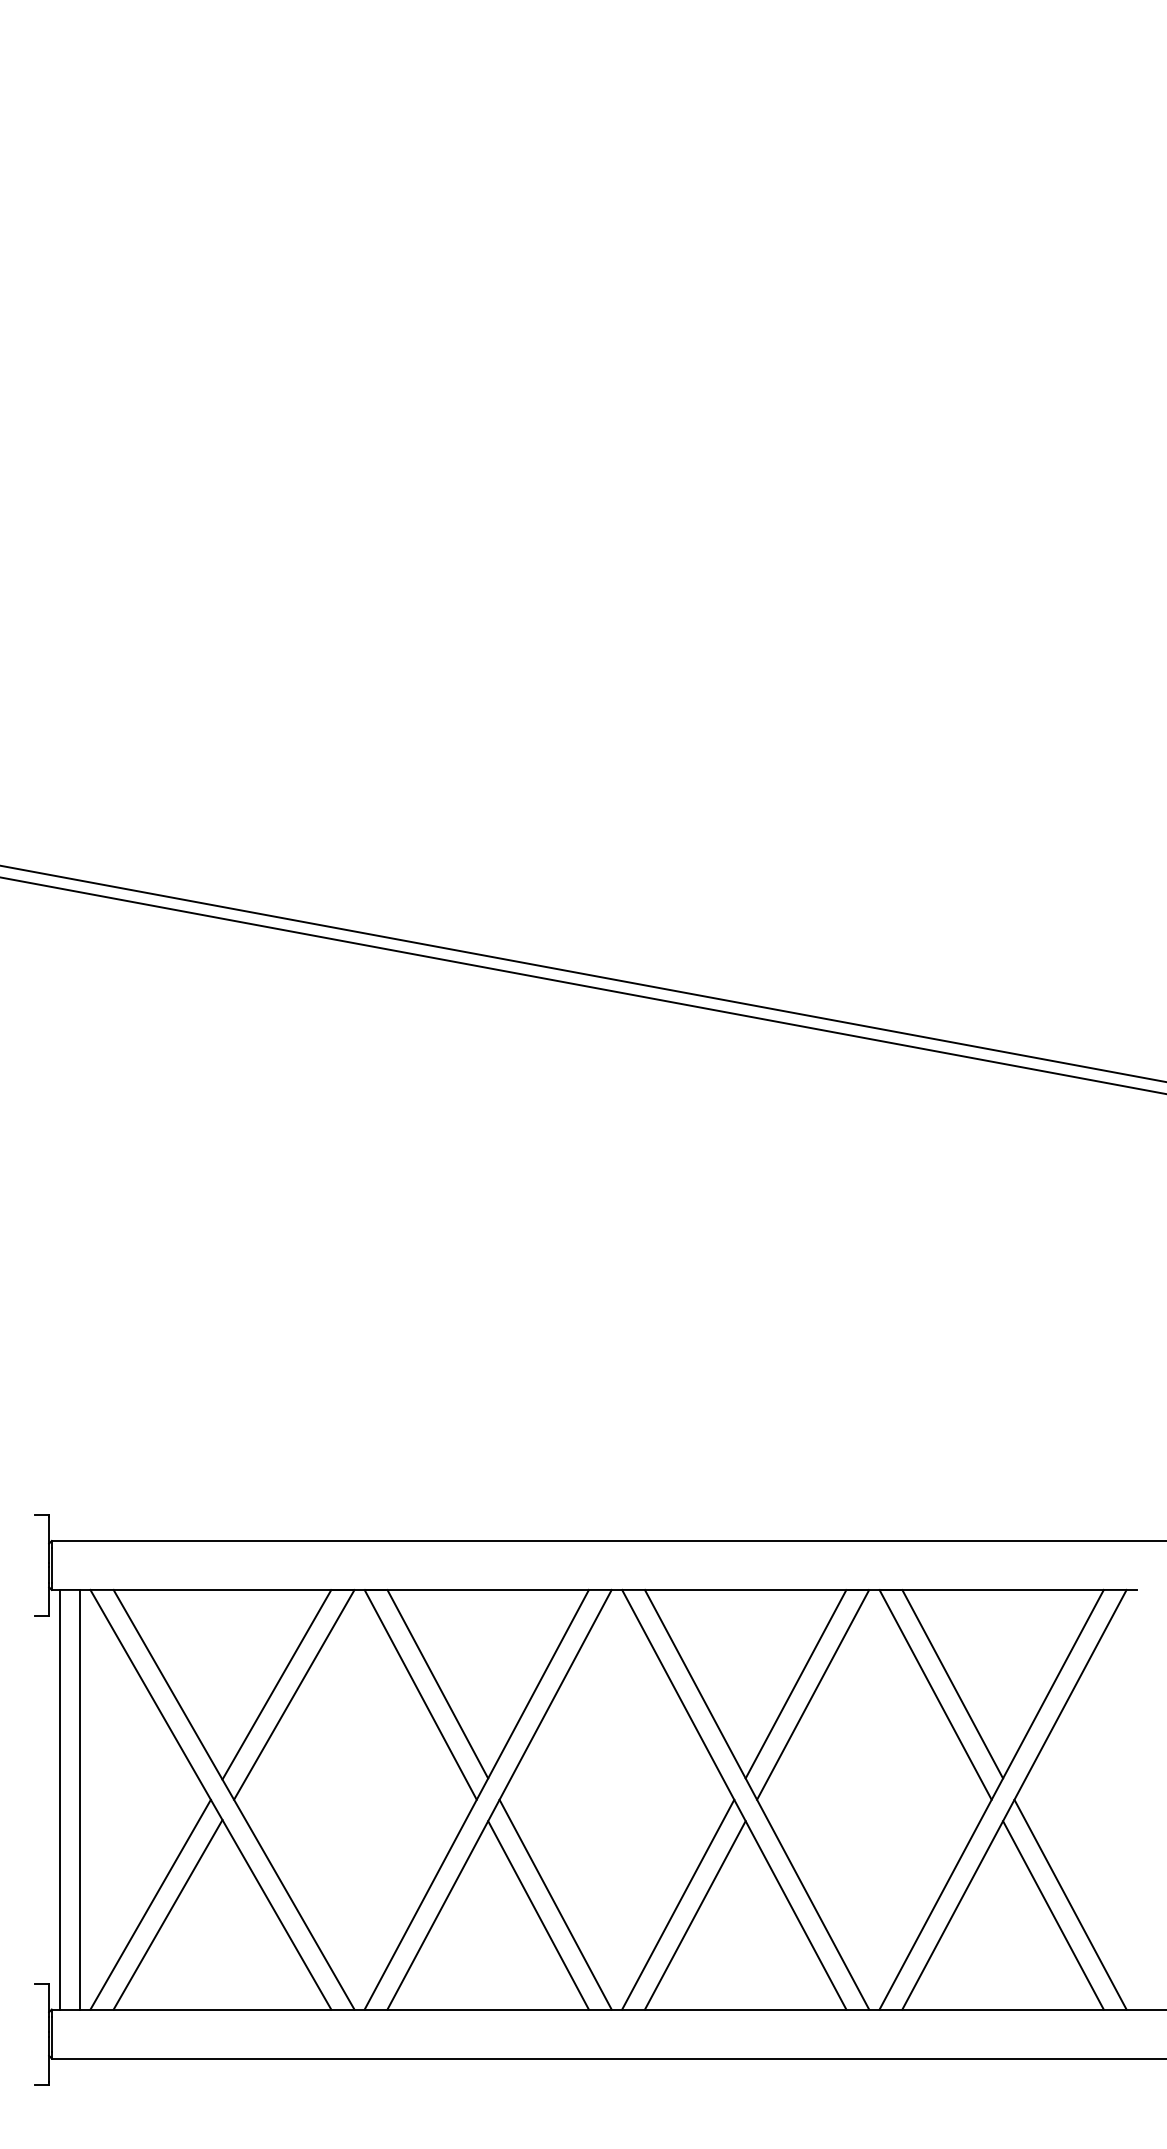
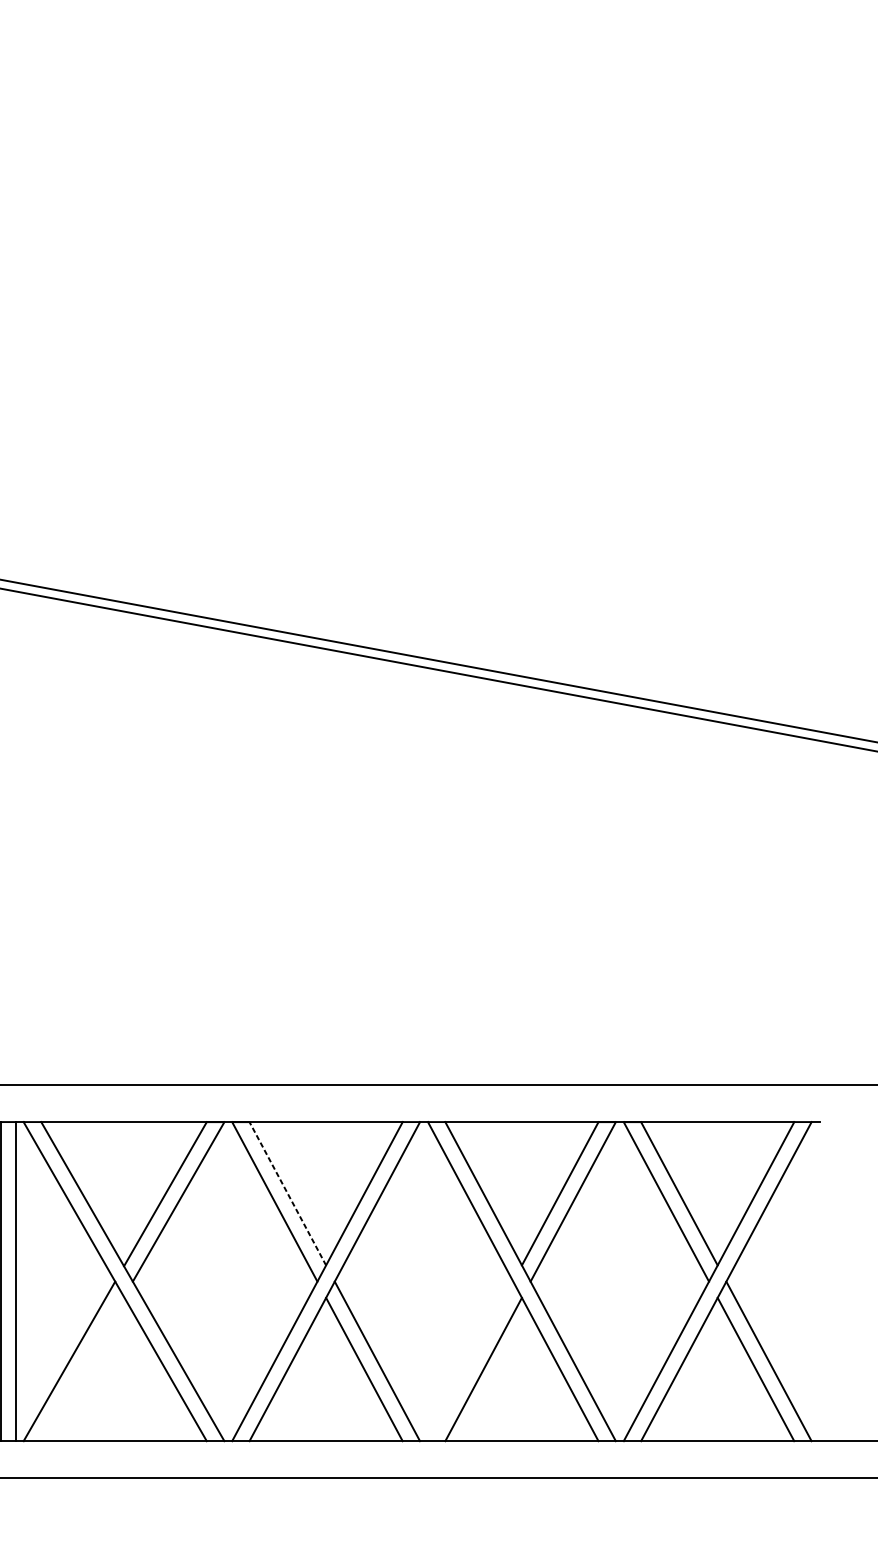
line: (437, 1684) -> (287, 1193), solid -> dashed
line: (678, 1904) -> (470, 1361), removed
line: (167, 1914) -> (82, 1368), removed

